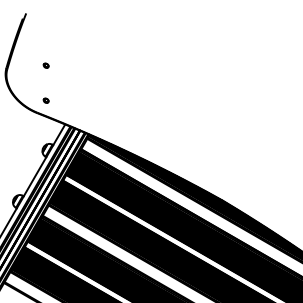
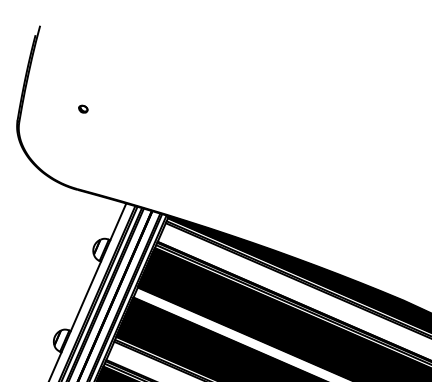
part: (45, 100) -> (88, 167), removed

